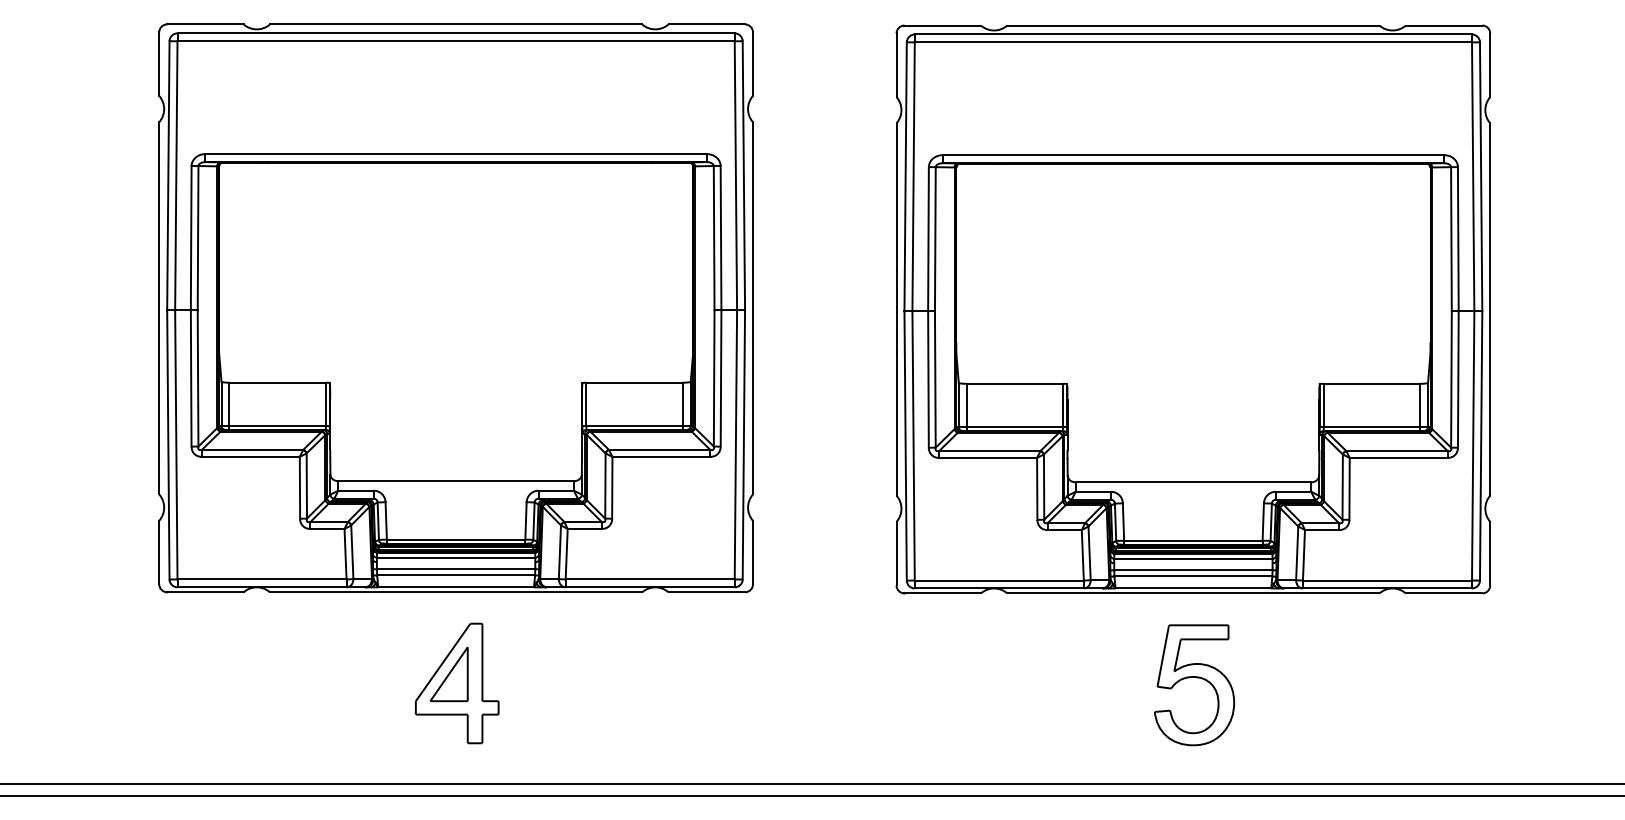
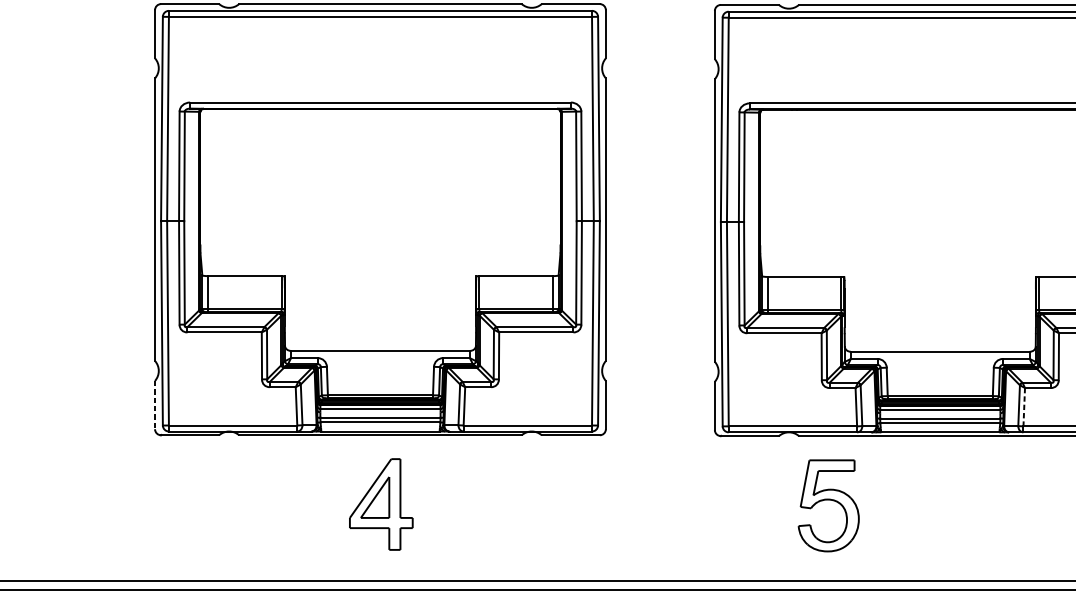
line: (159, 552) -> (155, 405), solid -> dashed
line: (1303, 555) -> (1023, 407), solid -> dashed
part: (1196, 678) -> (830, 500), moved

